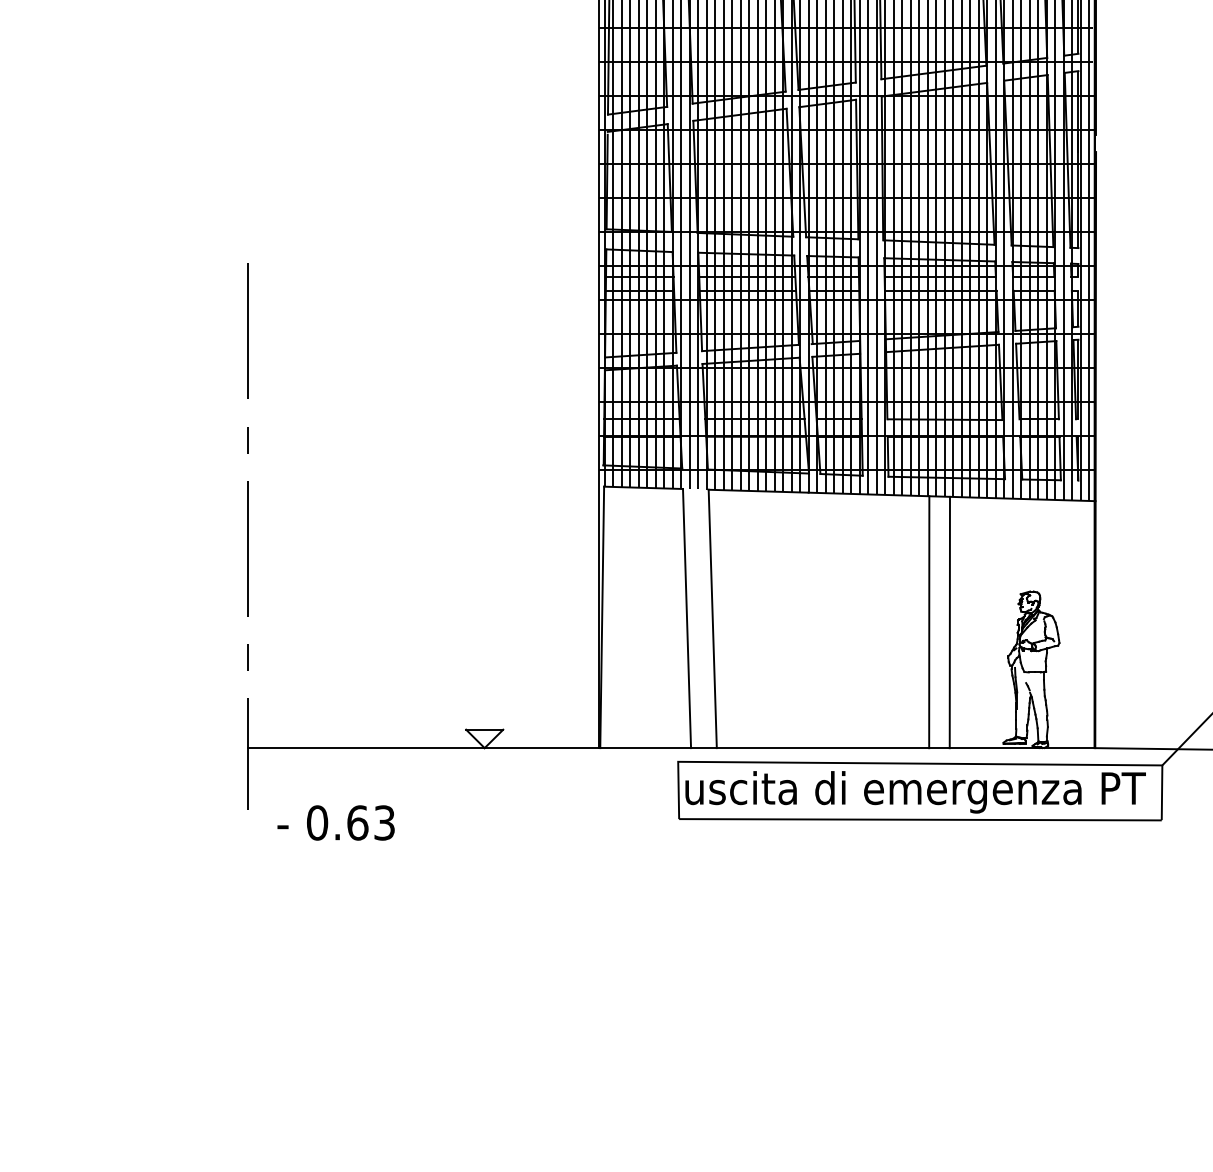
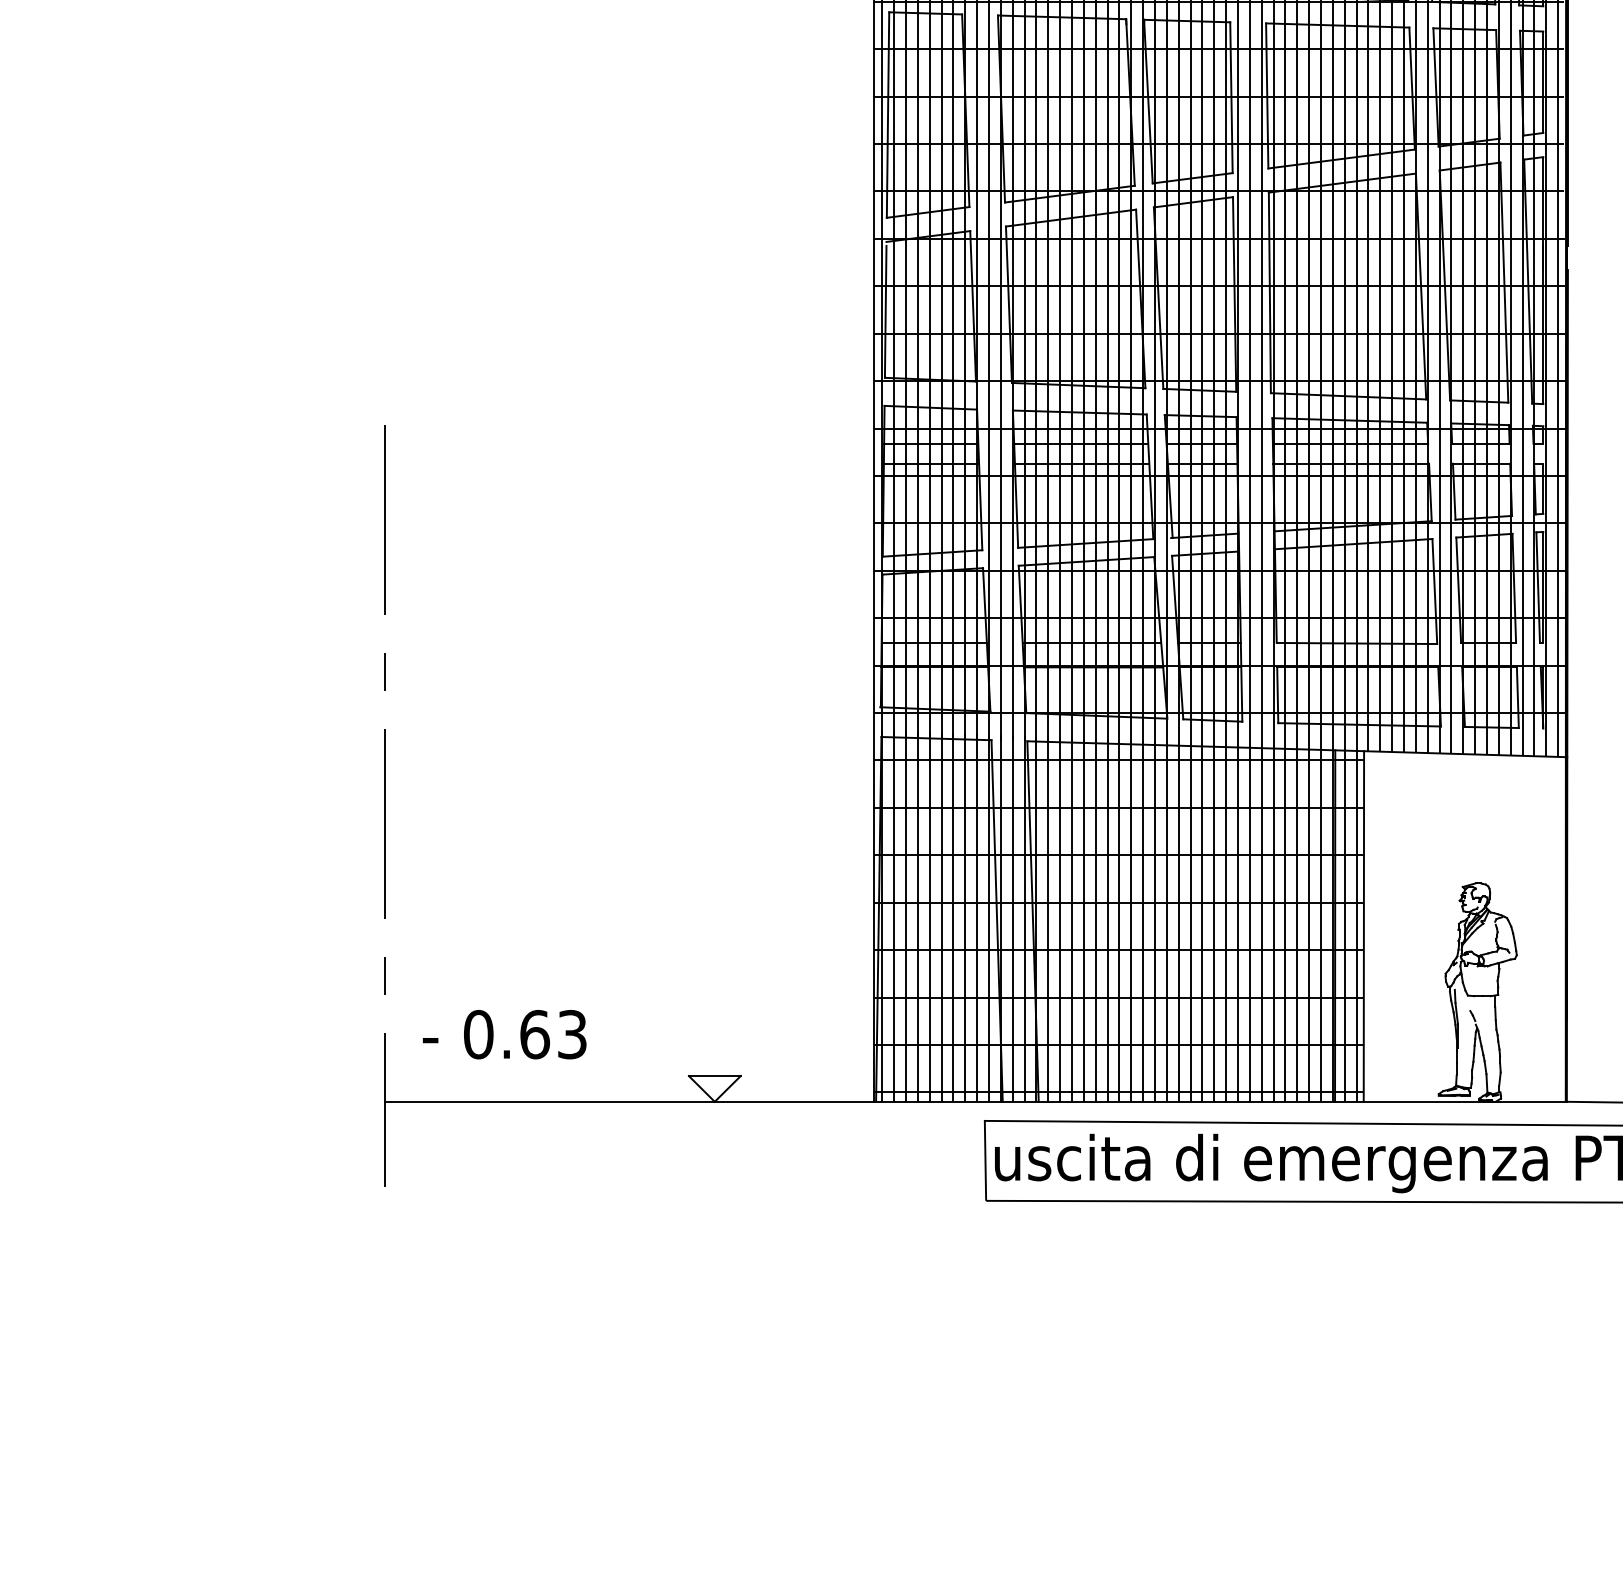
hatch: (773, 614) -> (1117, 915), added
text: (335, 822) -> (503, 1033), moved

